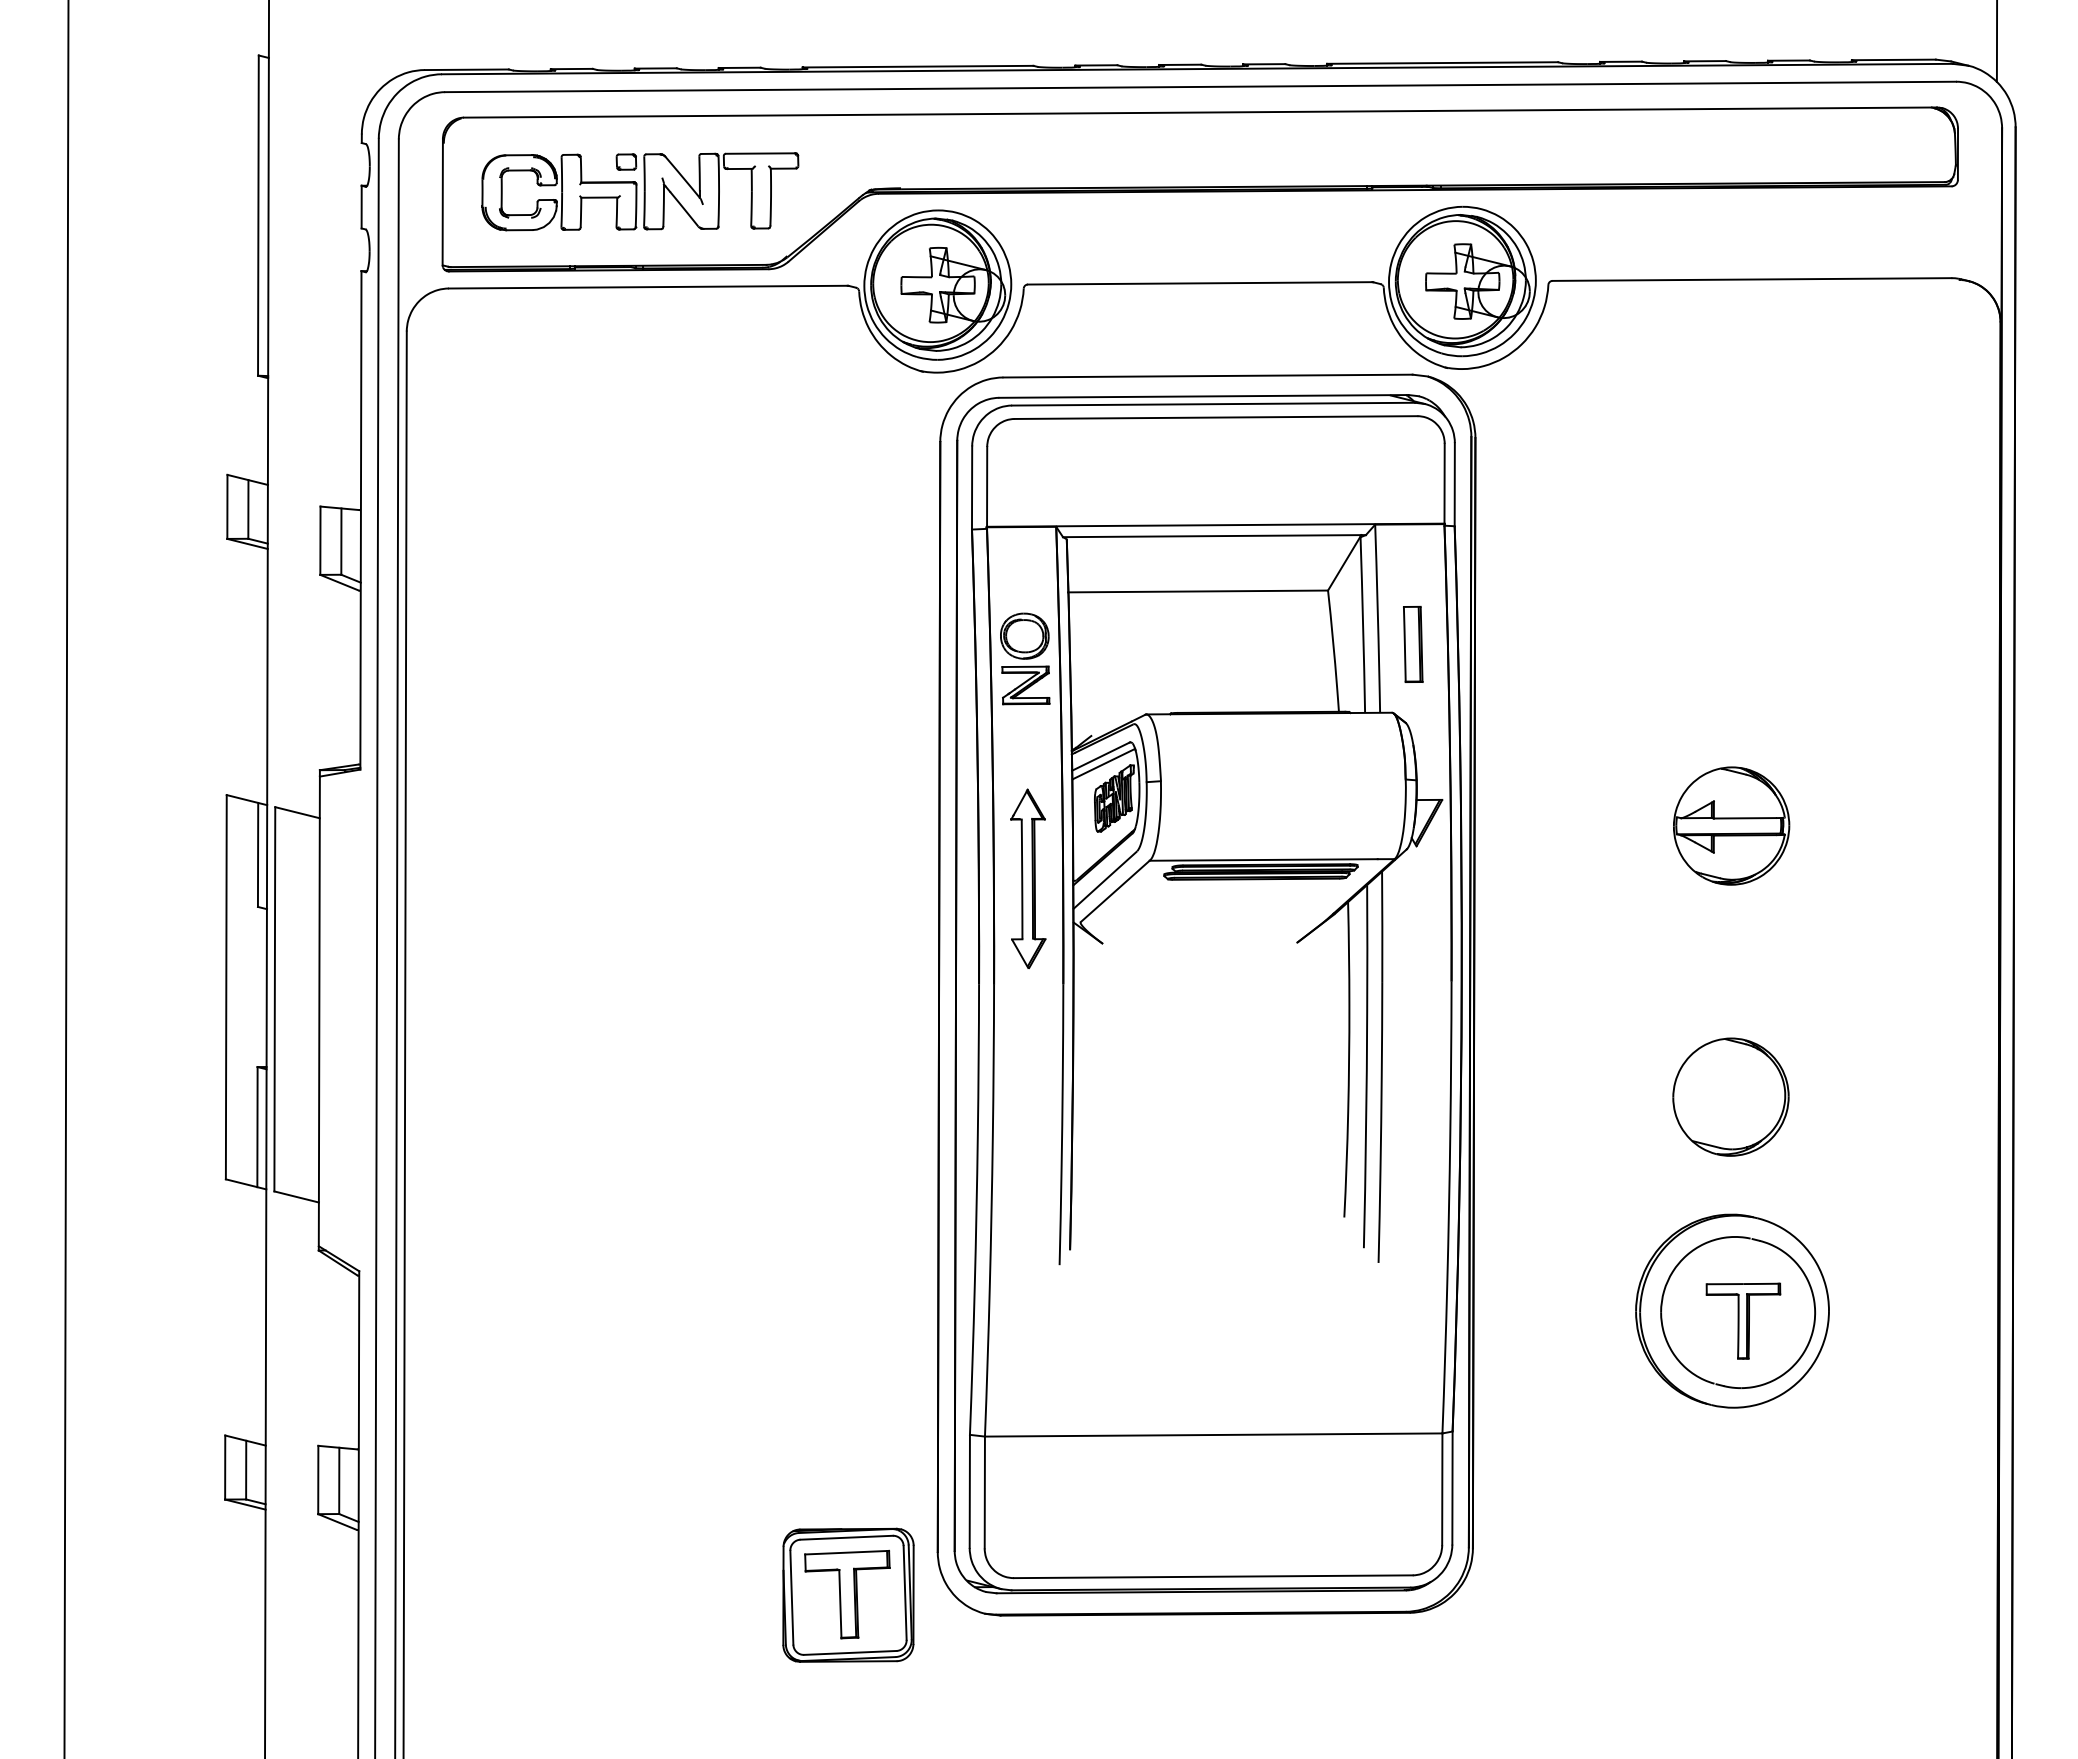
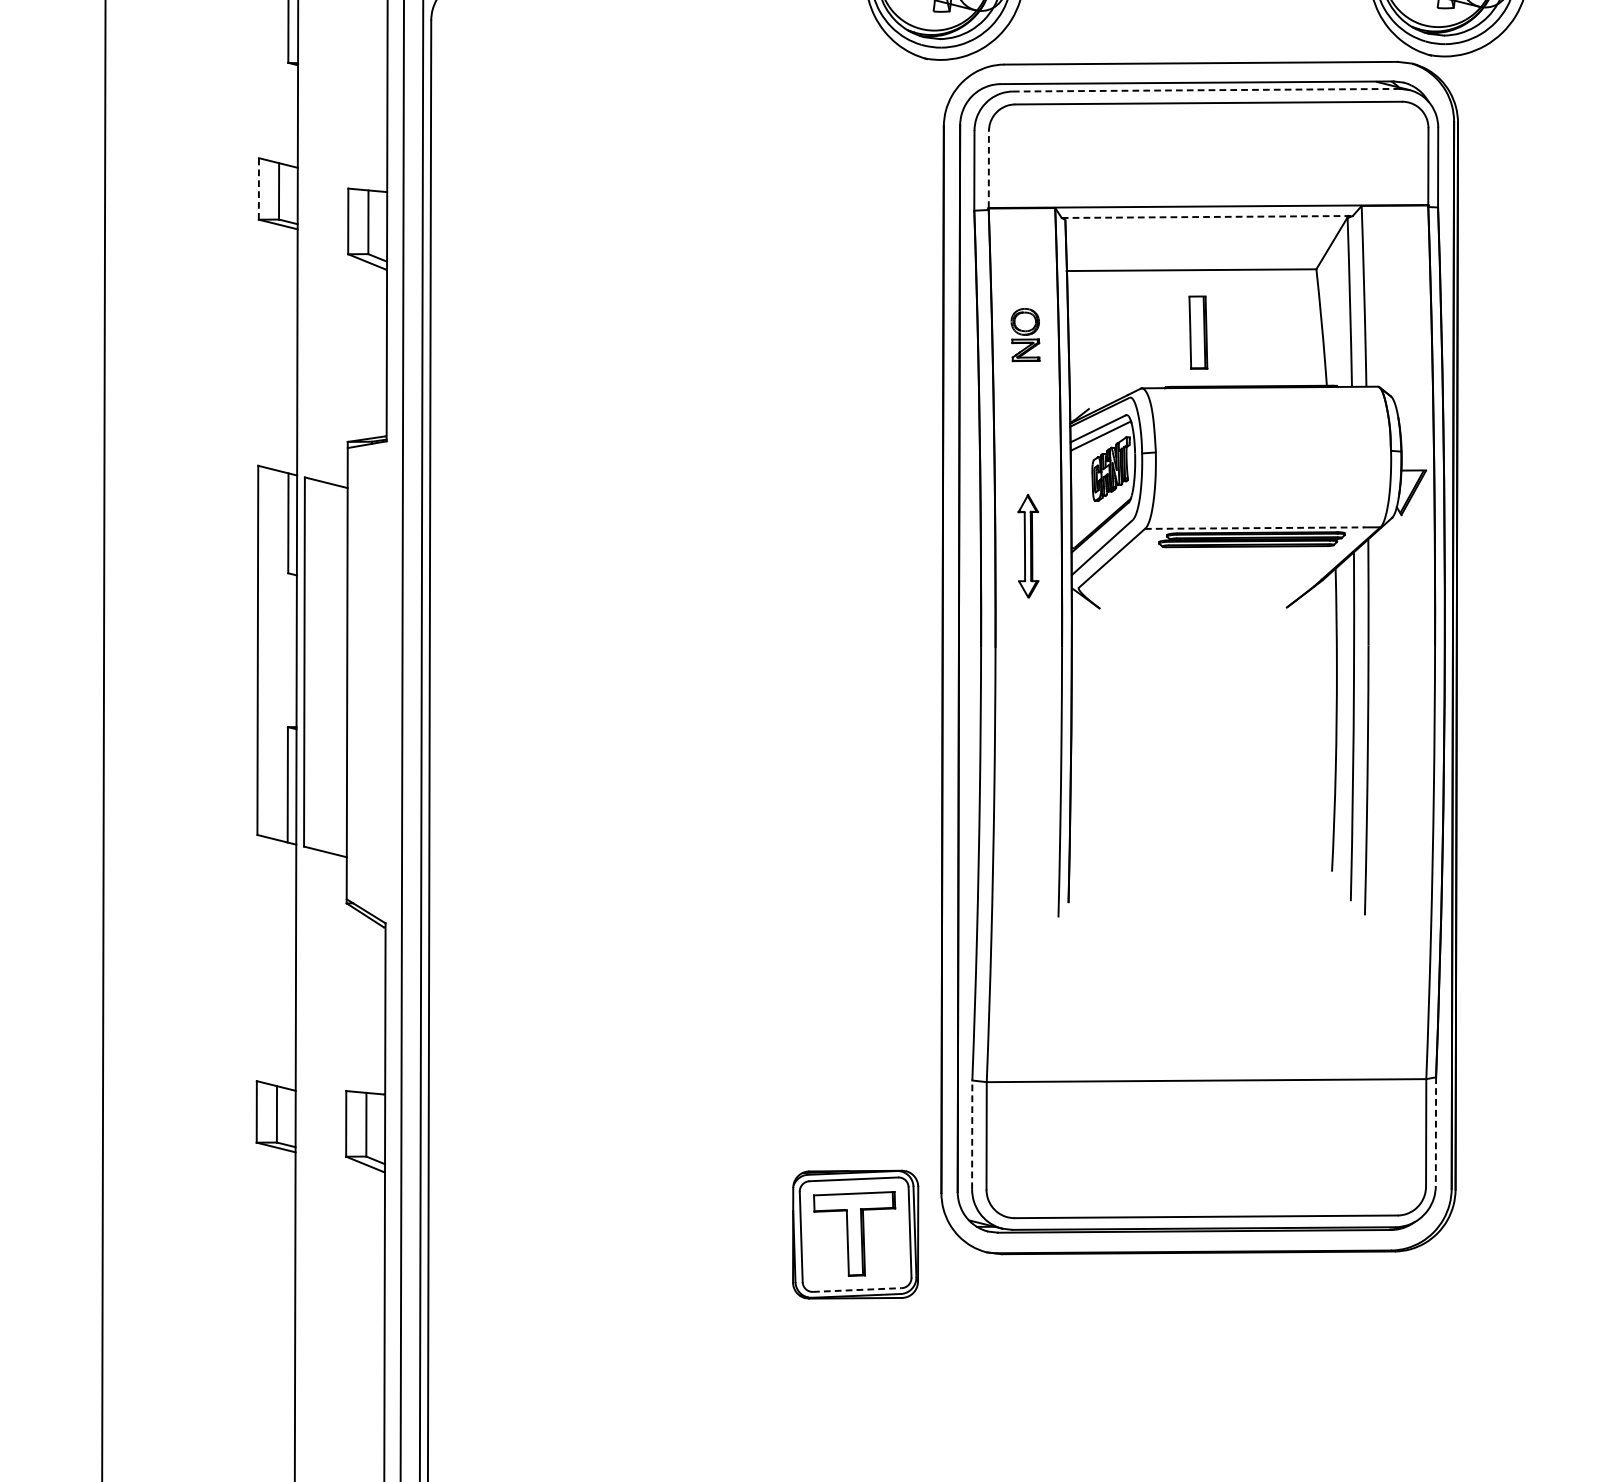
line: (1214, 404) -> (1207, 90), solid -> dashed
line: (987, 486) -> (989, 169), solid -> dashed
line: (227, 506) -> (258, 188), solid -> dashed
line: (1214, 536) -> (1207, 217), solid -> dashed
part: (1413, 643) -> (1198, 331), moved
part: (1025, 658) -> (1025, 334), size x0.6
line: (1264, 859) -> (1255, 527), solid -> dashed
part: (1028, 878) -> (1028, 545), size x0.6
line: (1452, 1488) -> (1435, 1132), solid -> dashed
line: (969, 1491) -> (971, 1134), solid -> dashed
line: (850, 1652) -> (857, 1289), solid -> dashed

